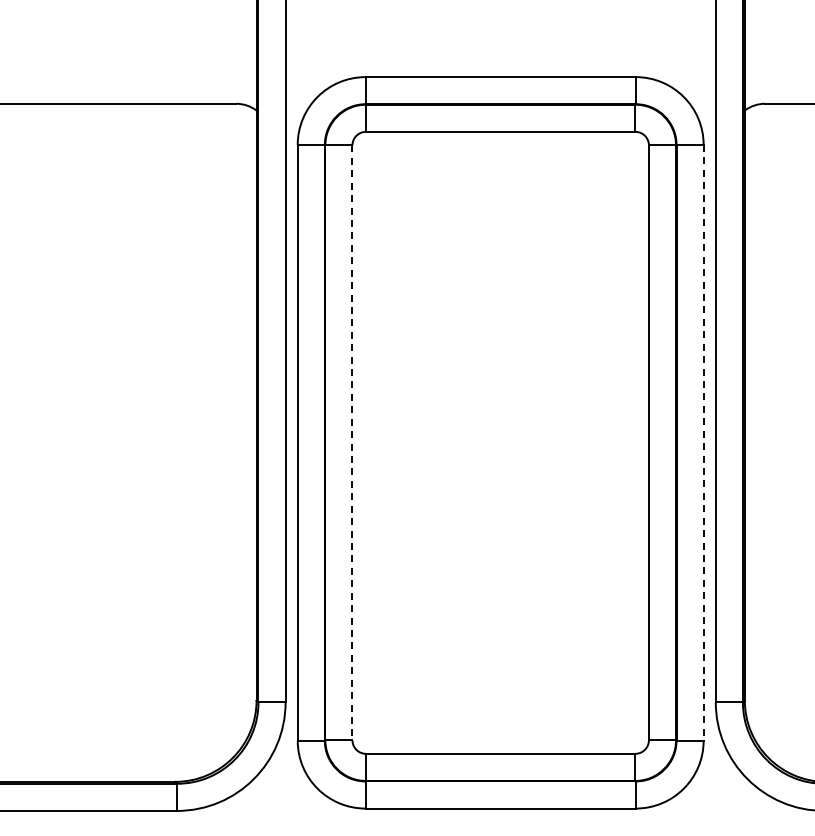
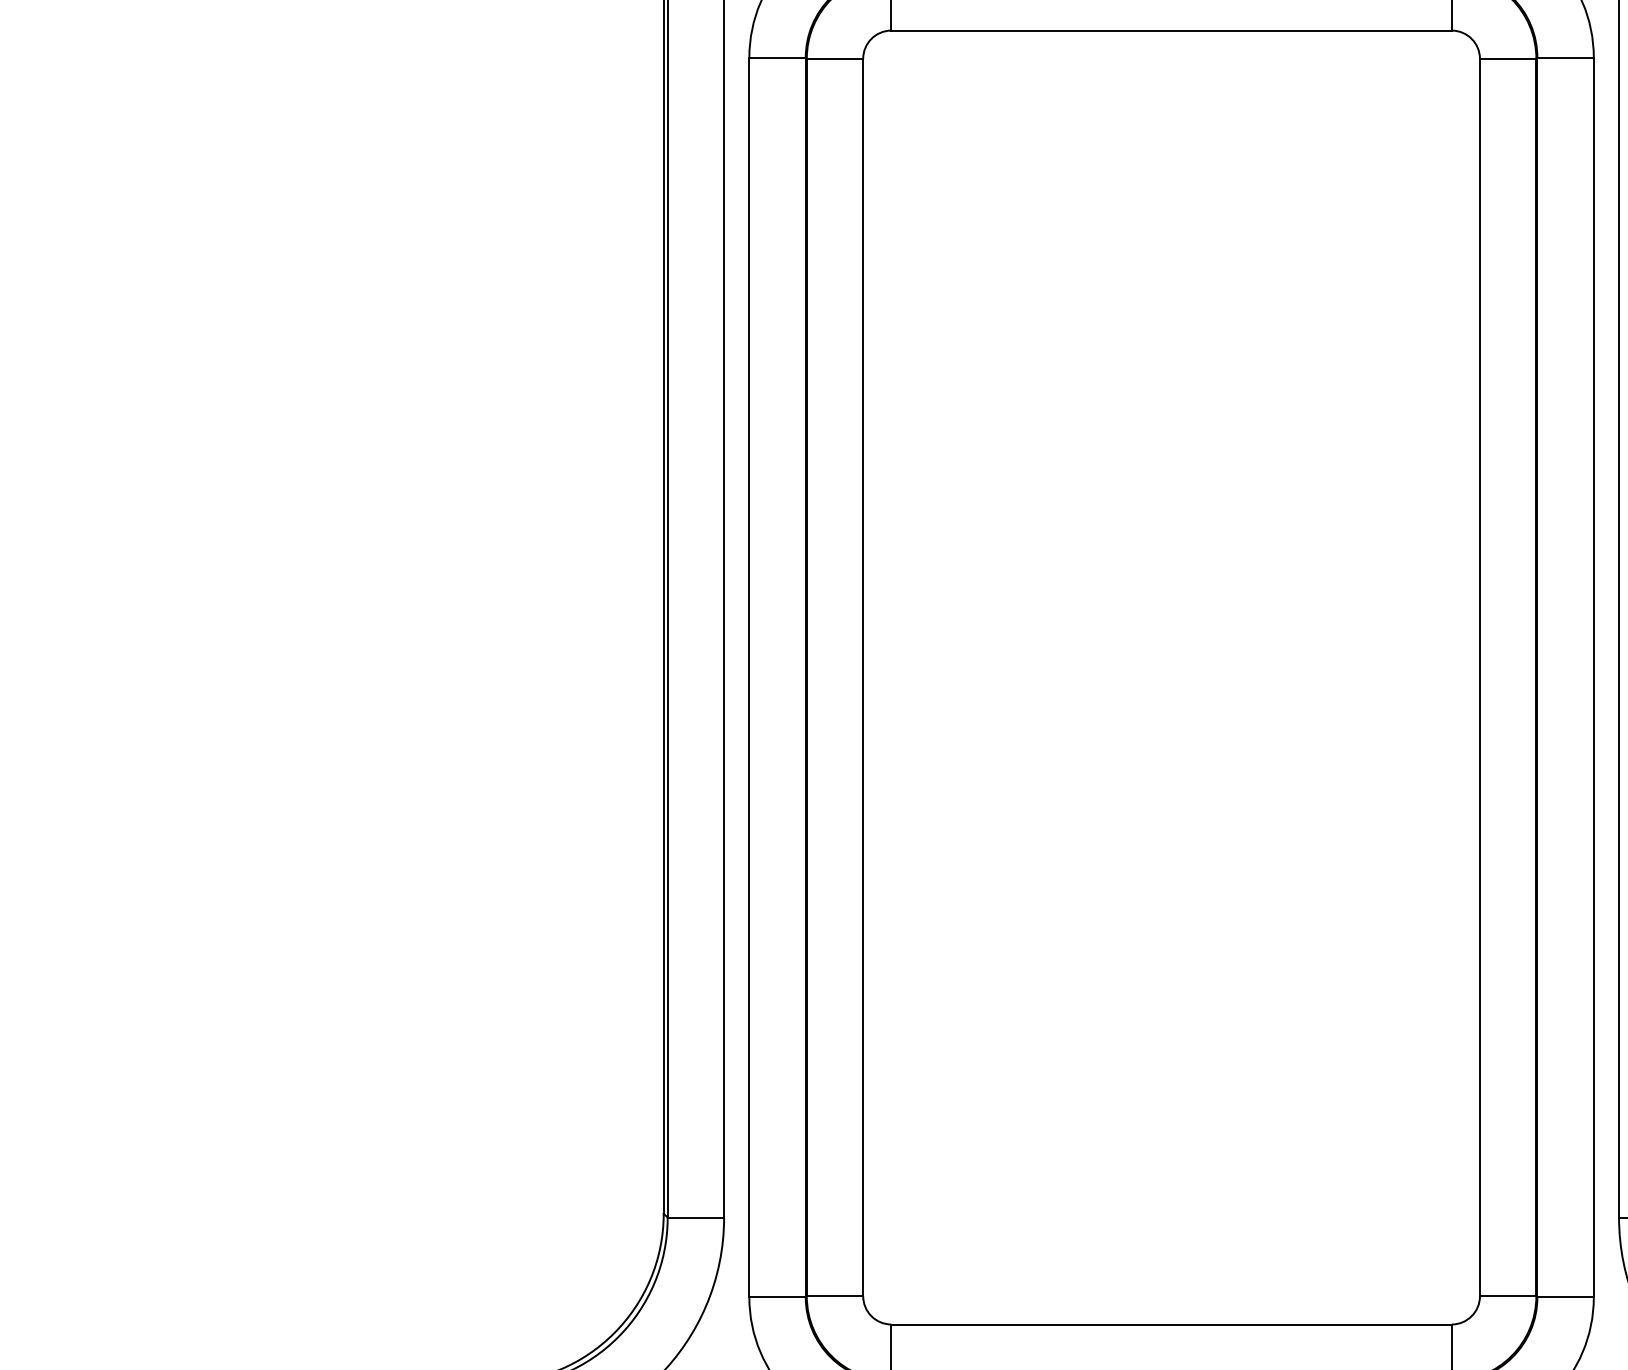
line: (703, 442) -> (1593, 676), dashed -> solid
line: (352, 443) -> (863, 678), dashed -> solid

